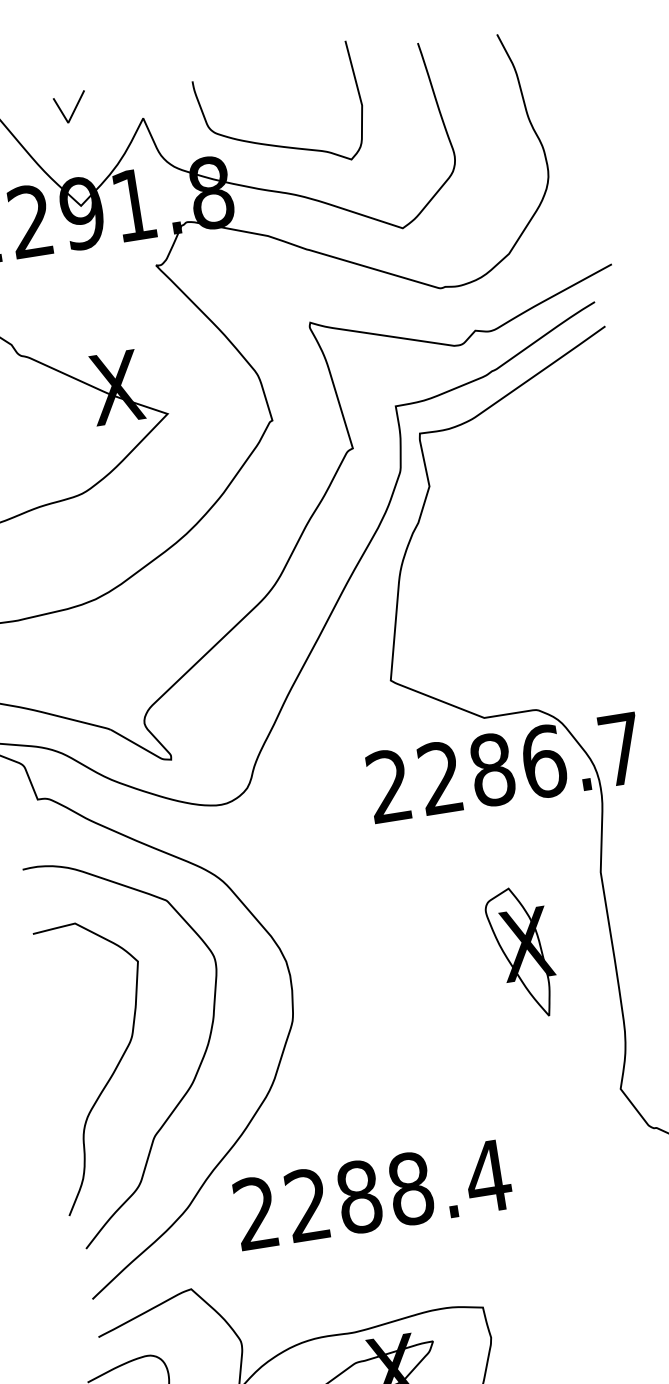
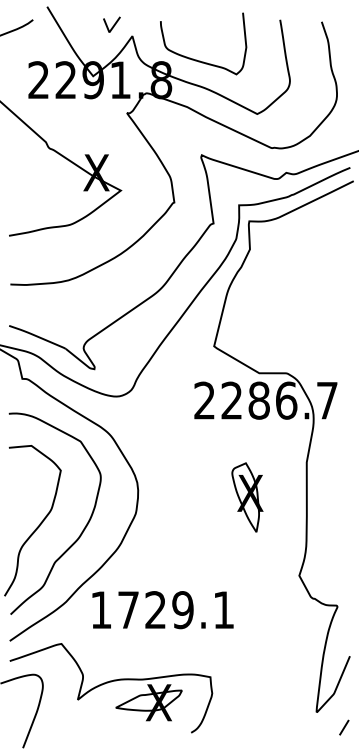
line: (73, 106) -> (113, 24), moved
part: (521, 952) -> (247, 497), moved
text: (374, 1195) -> (163, 610), 2288.4 -> 1729.1

